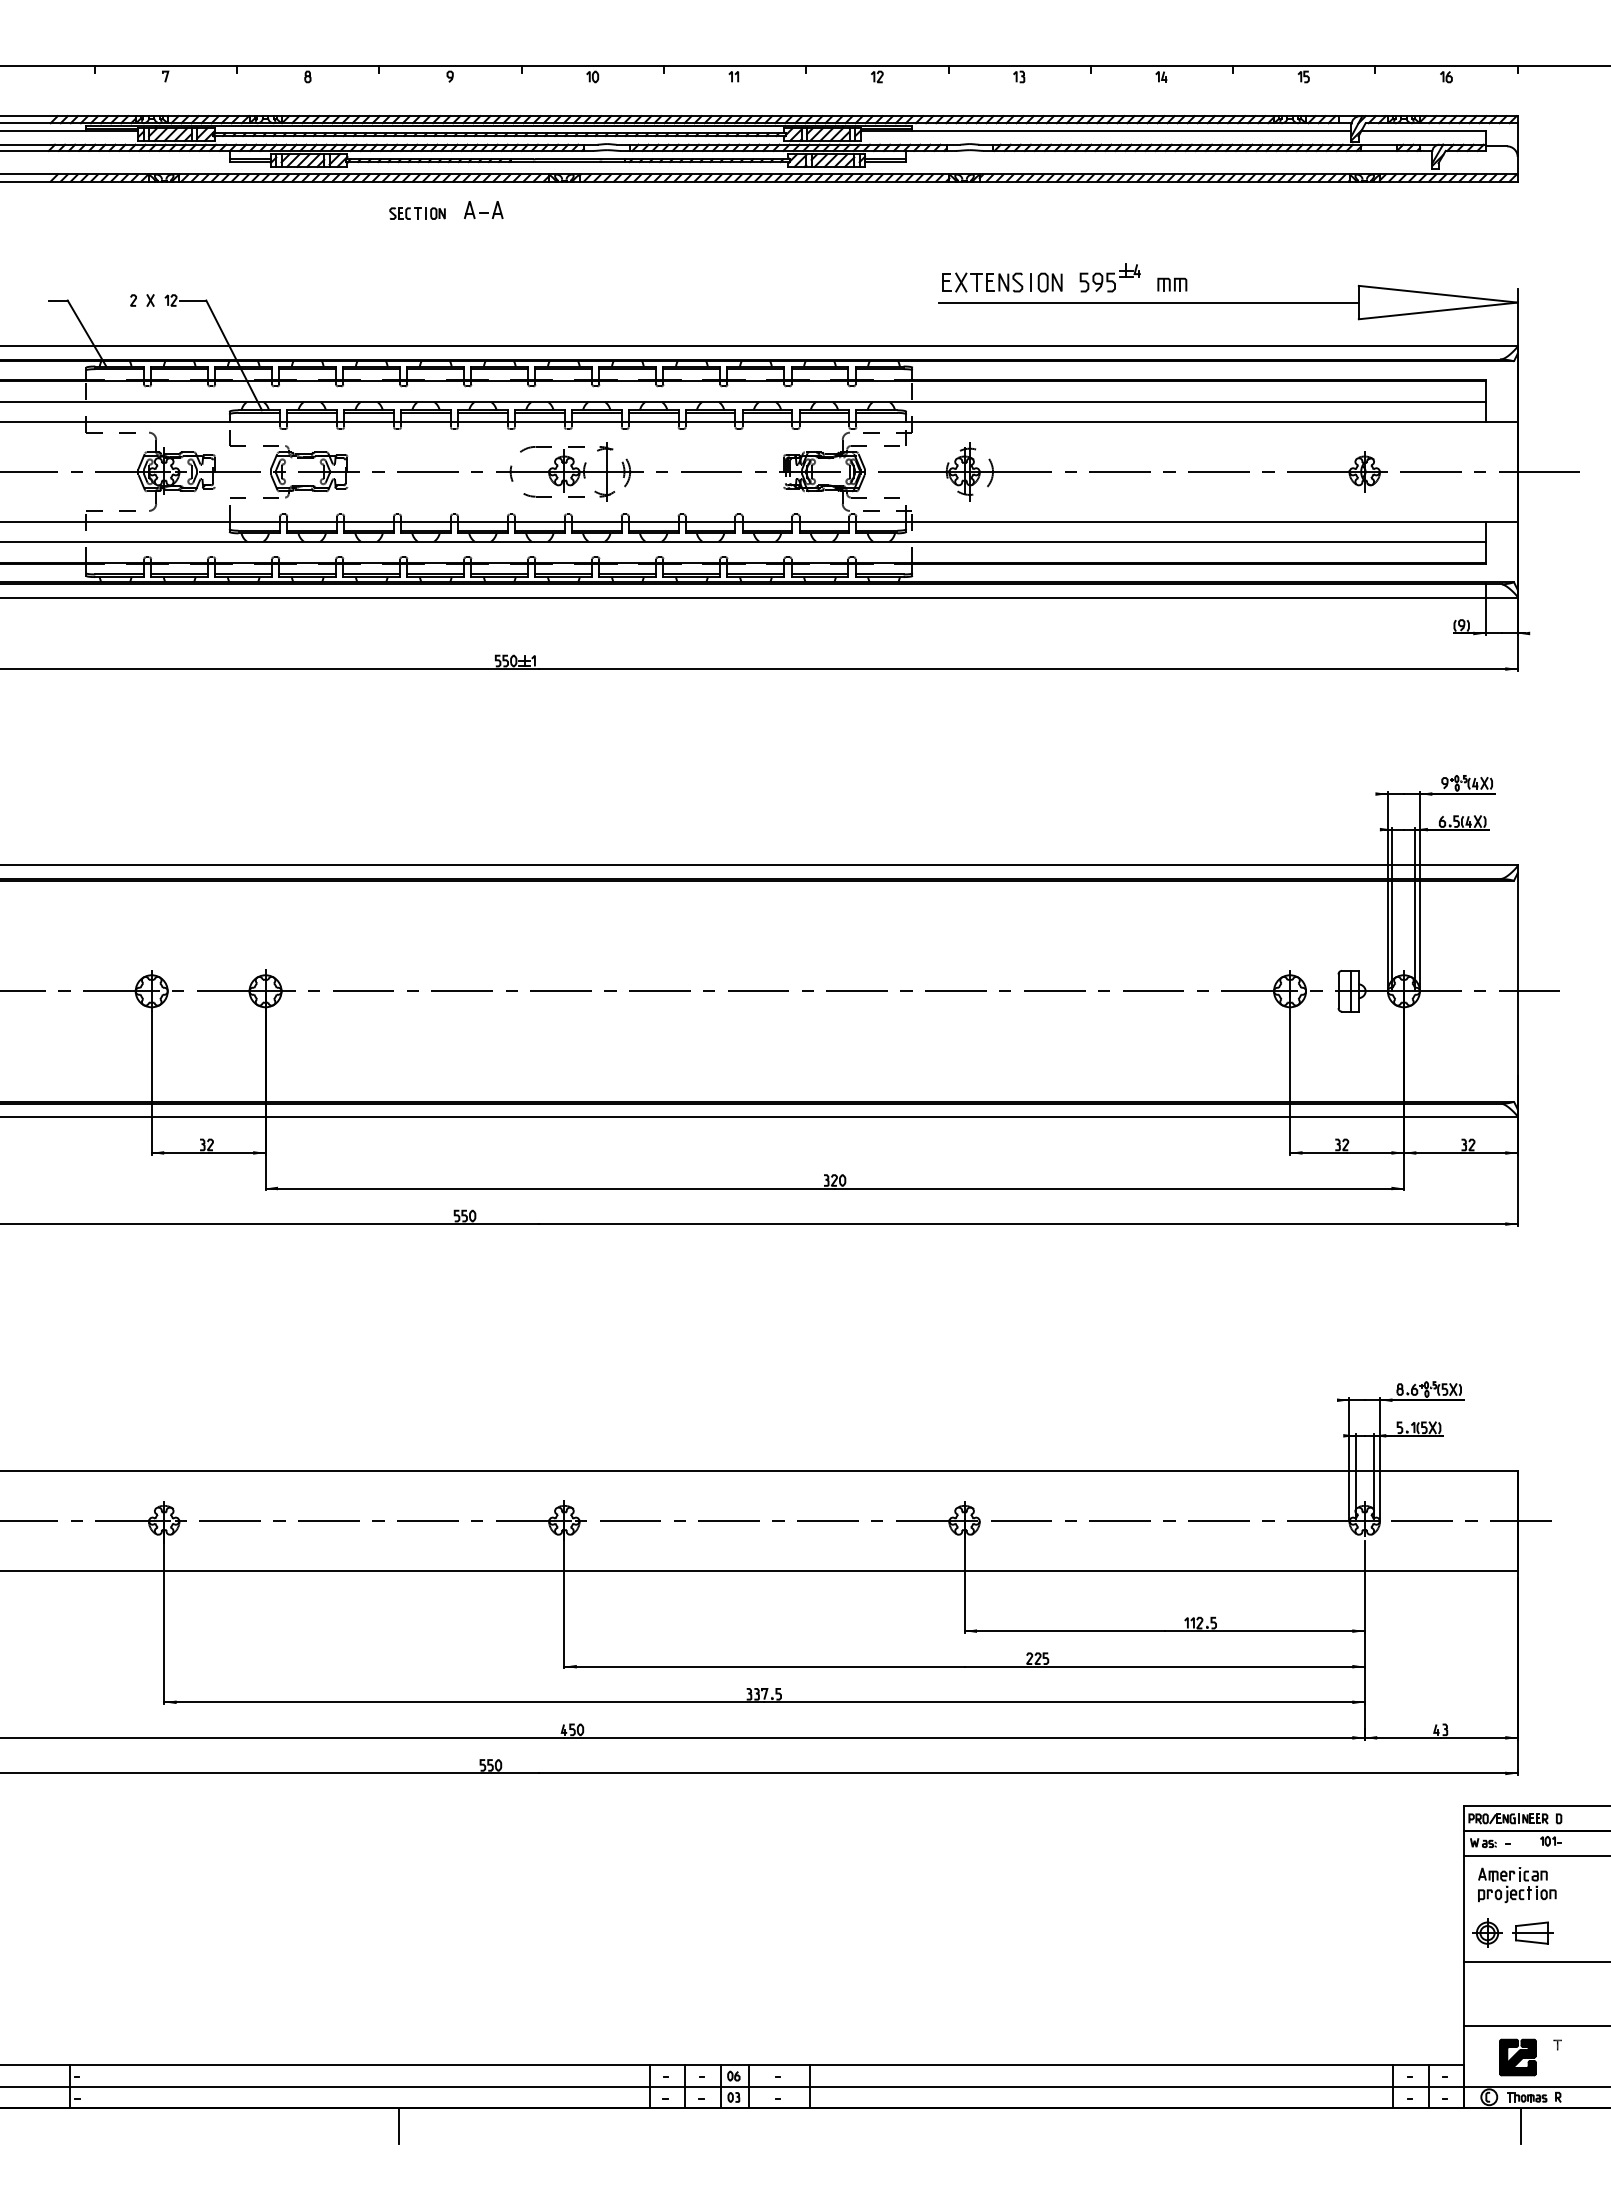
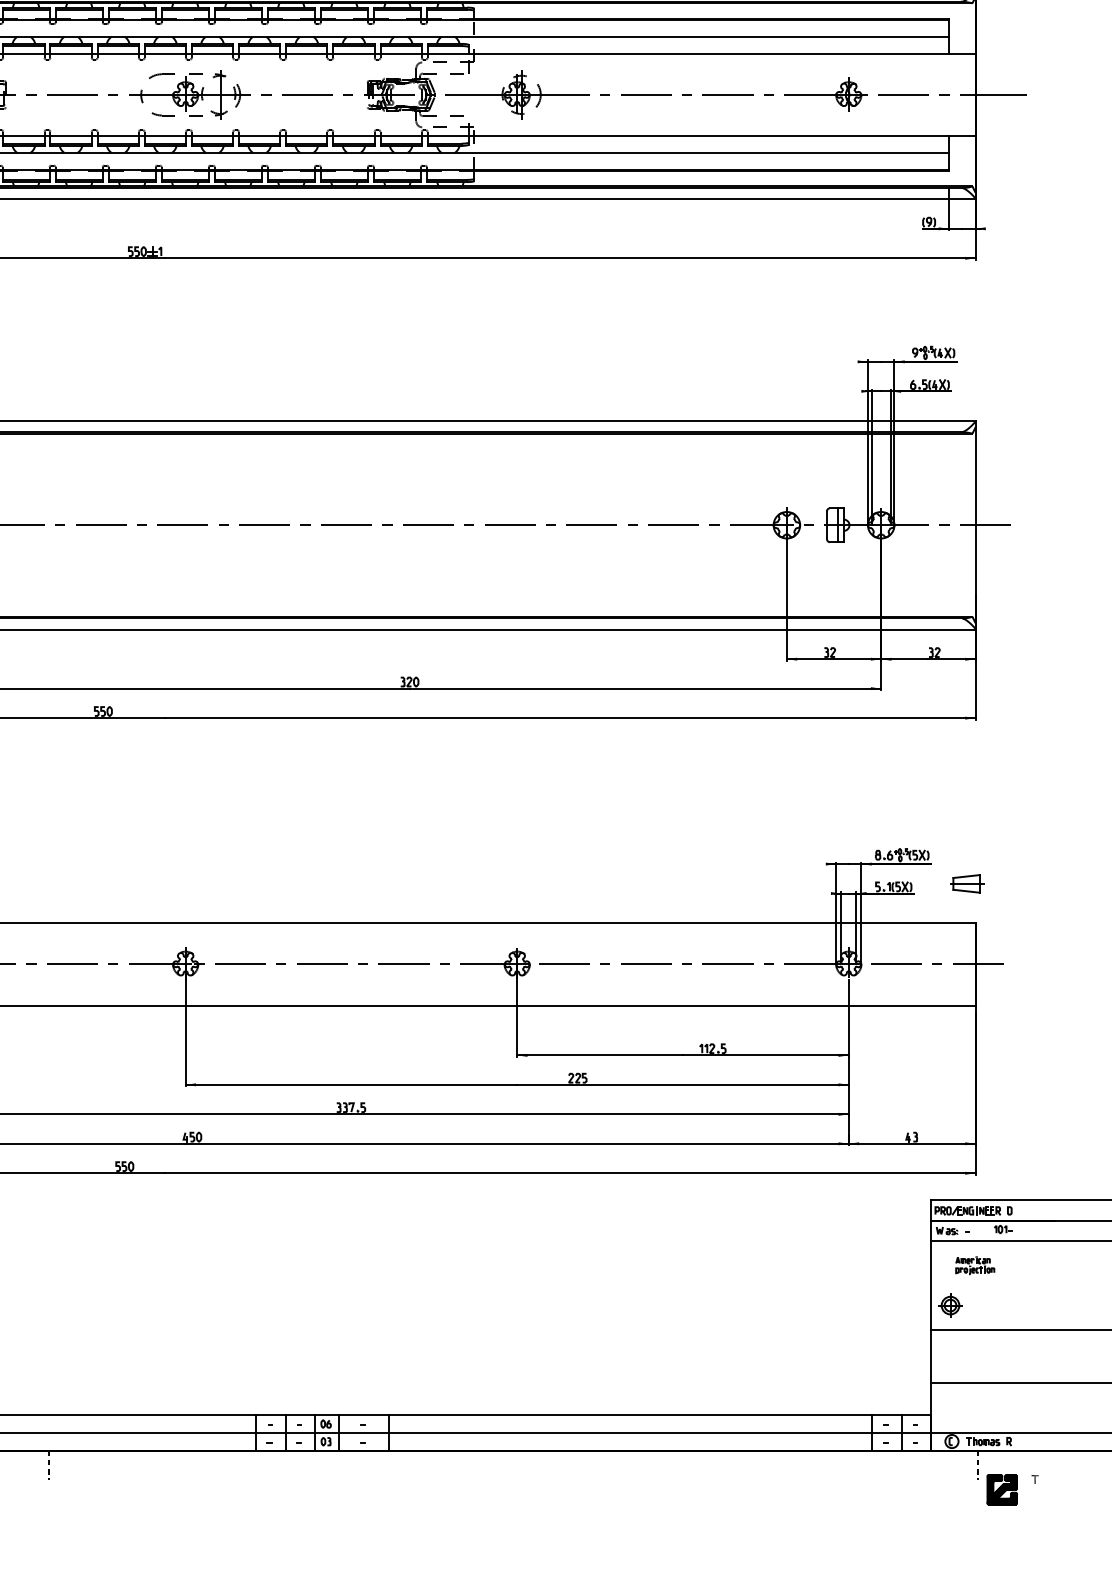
part: (1517, 1884) -> (975, 1265), size x0.6
part: (1532, 1932) -> (967, 883), moved
part: (1530, 2057) -> (1012, 1489), moved
line: (398, 2125) -> (48, 1464), solid -> dashed
line: (1521, 2125) -> (978, 1464), solid -> dashed

